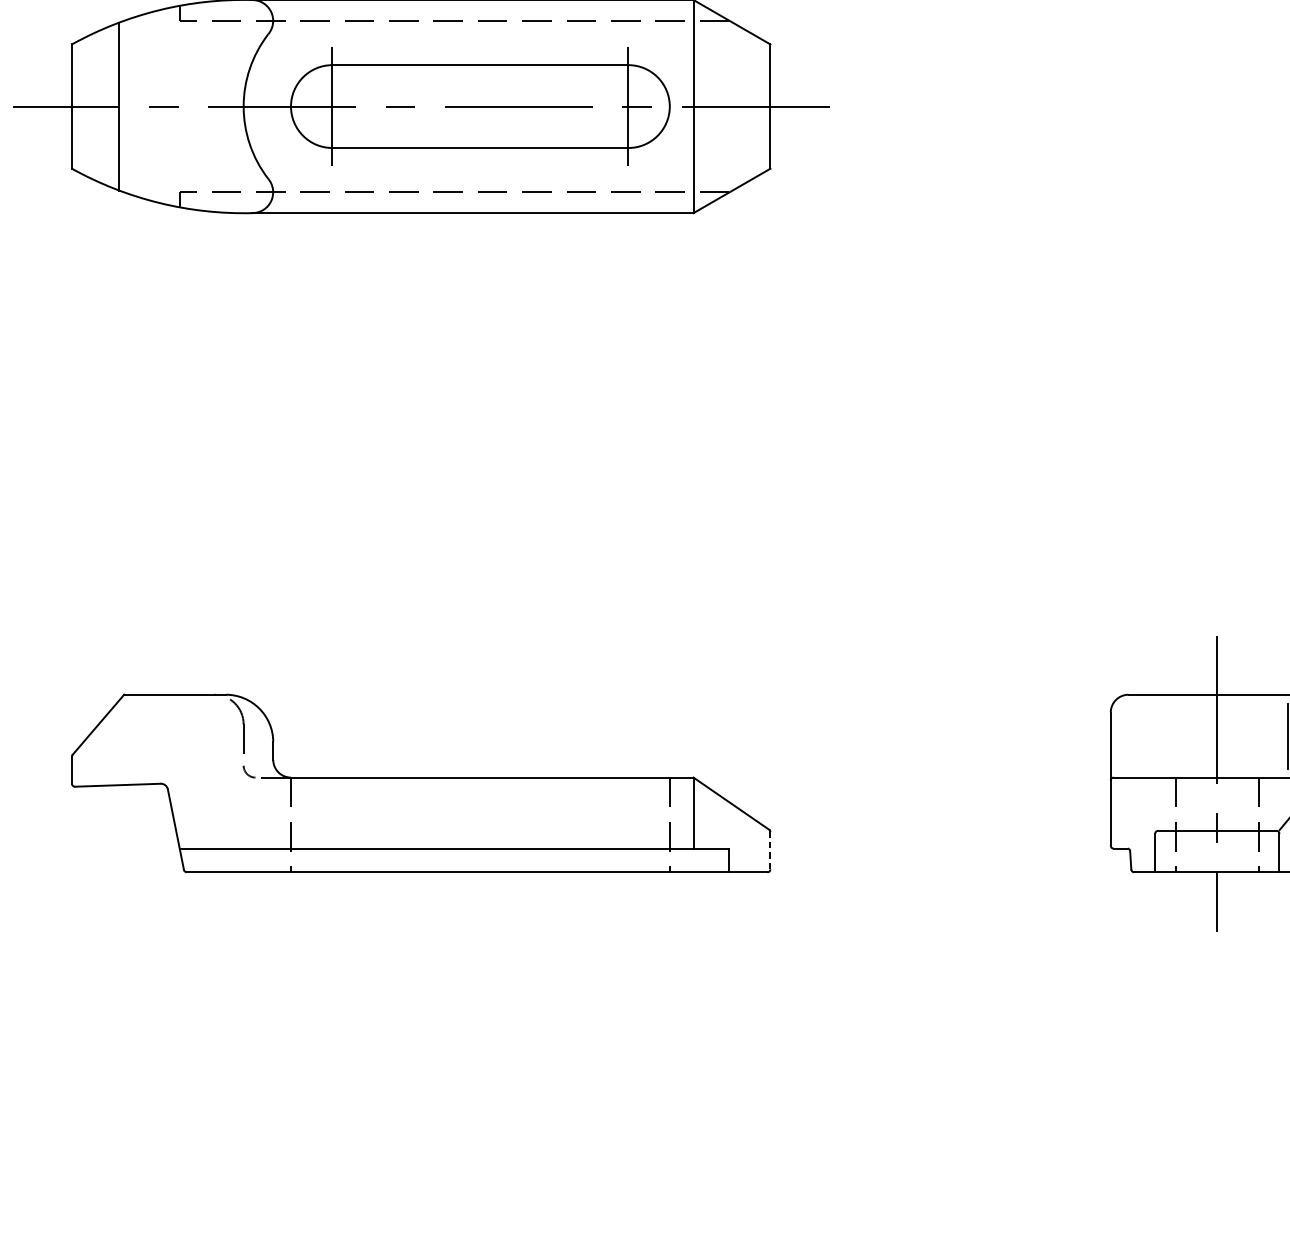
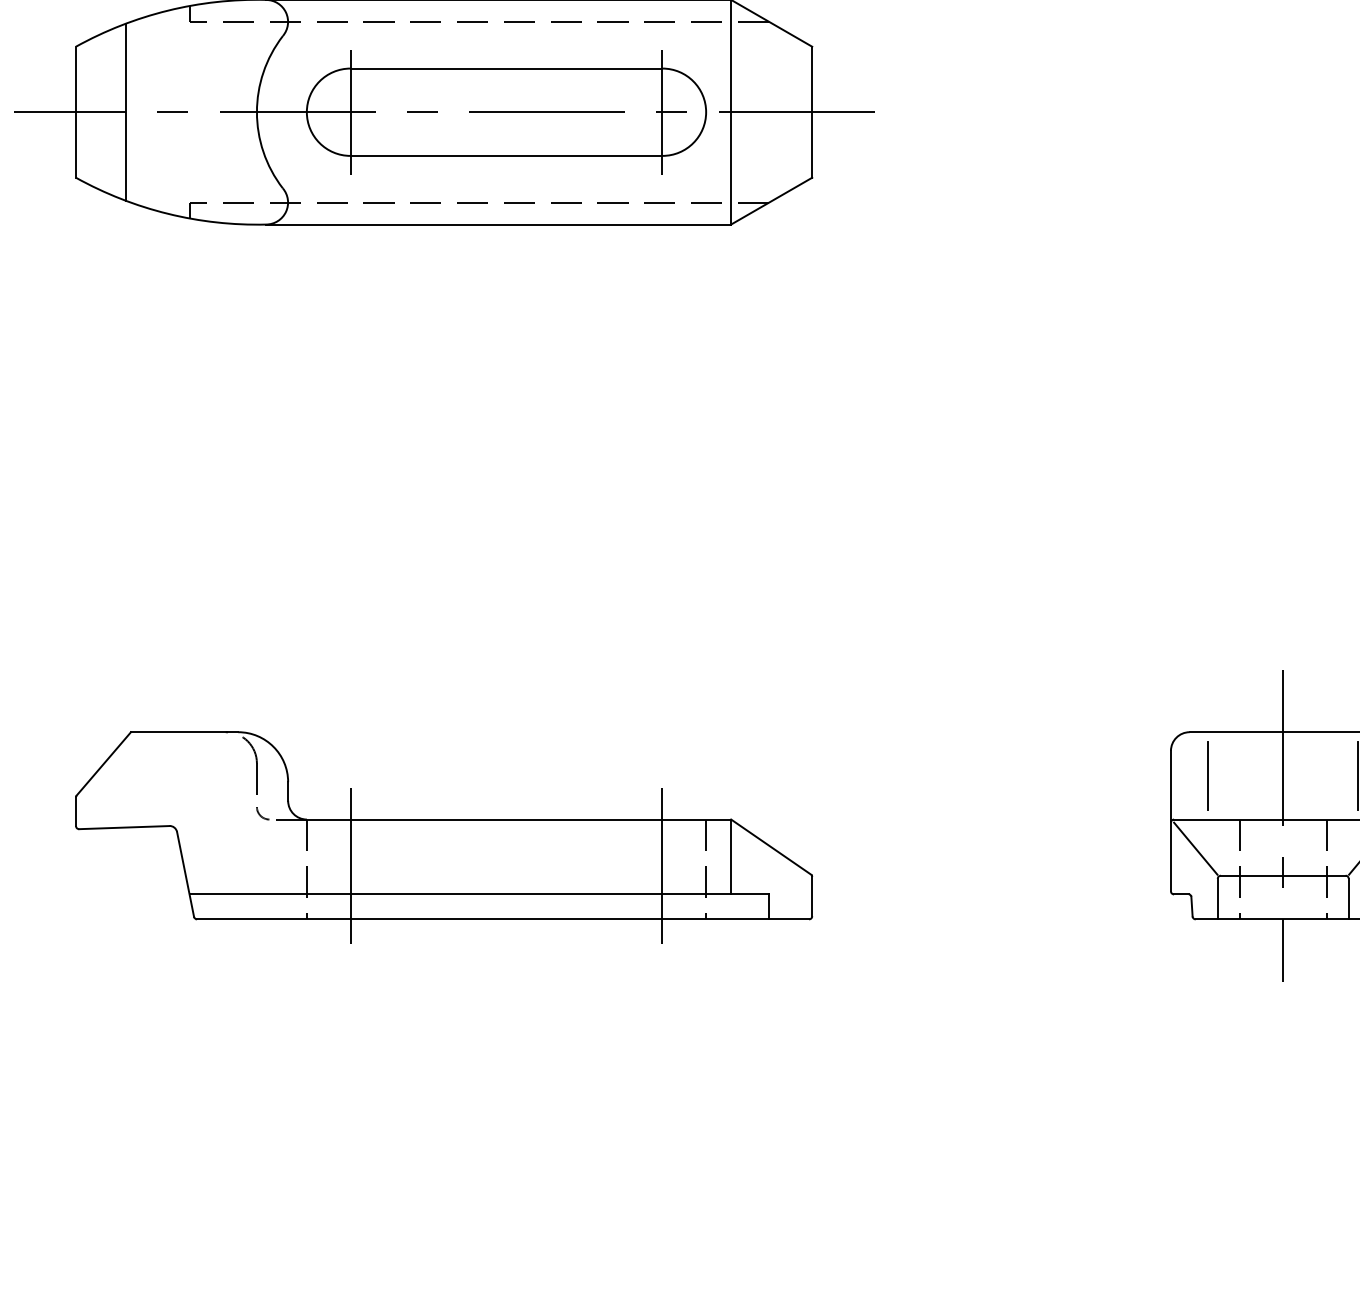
line: (1146, 735) -> (1208, 775), added
line: (1134, 805) -> (1195, 848), added
line: (332, 824) -> (350, 869), added
line: (628, 824) -> (662, 869), added
line: (770, 849) -> (812, 895), dashed -> solid

